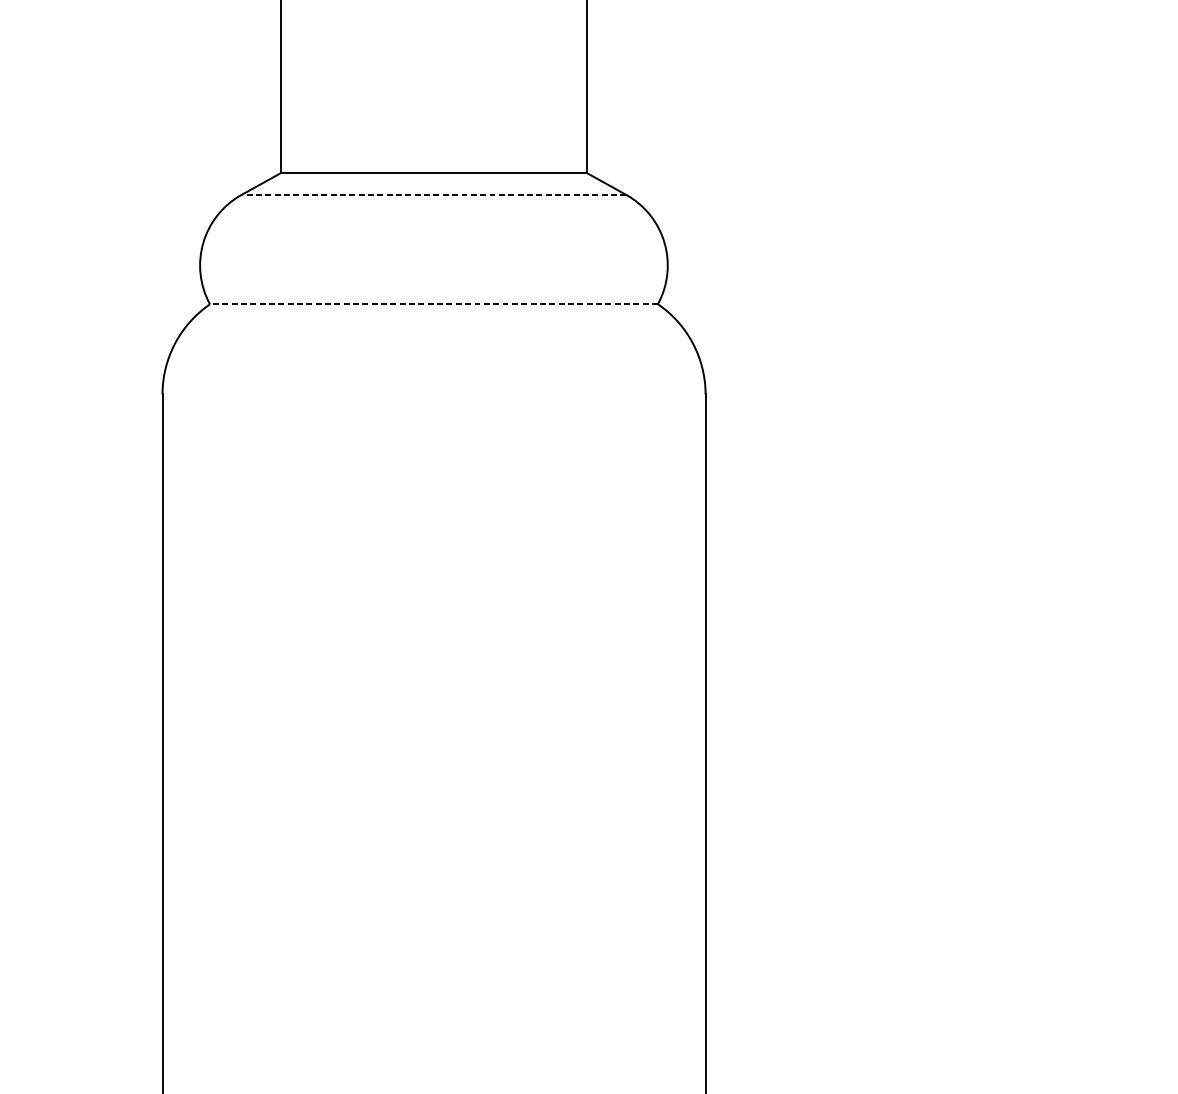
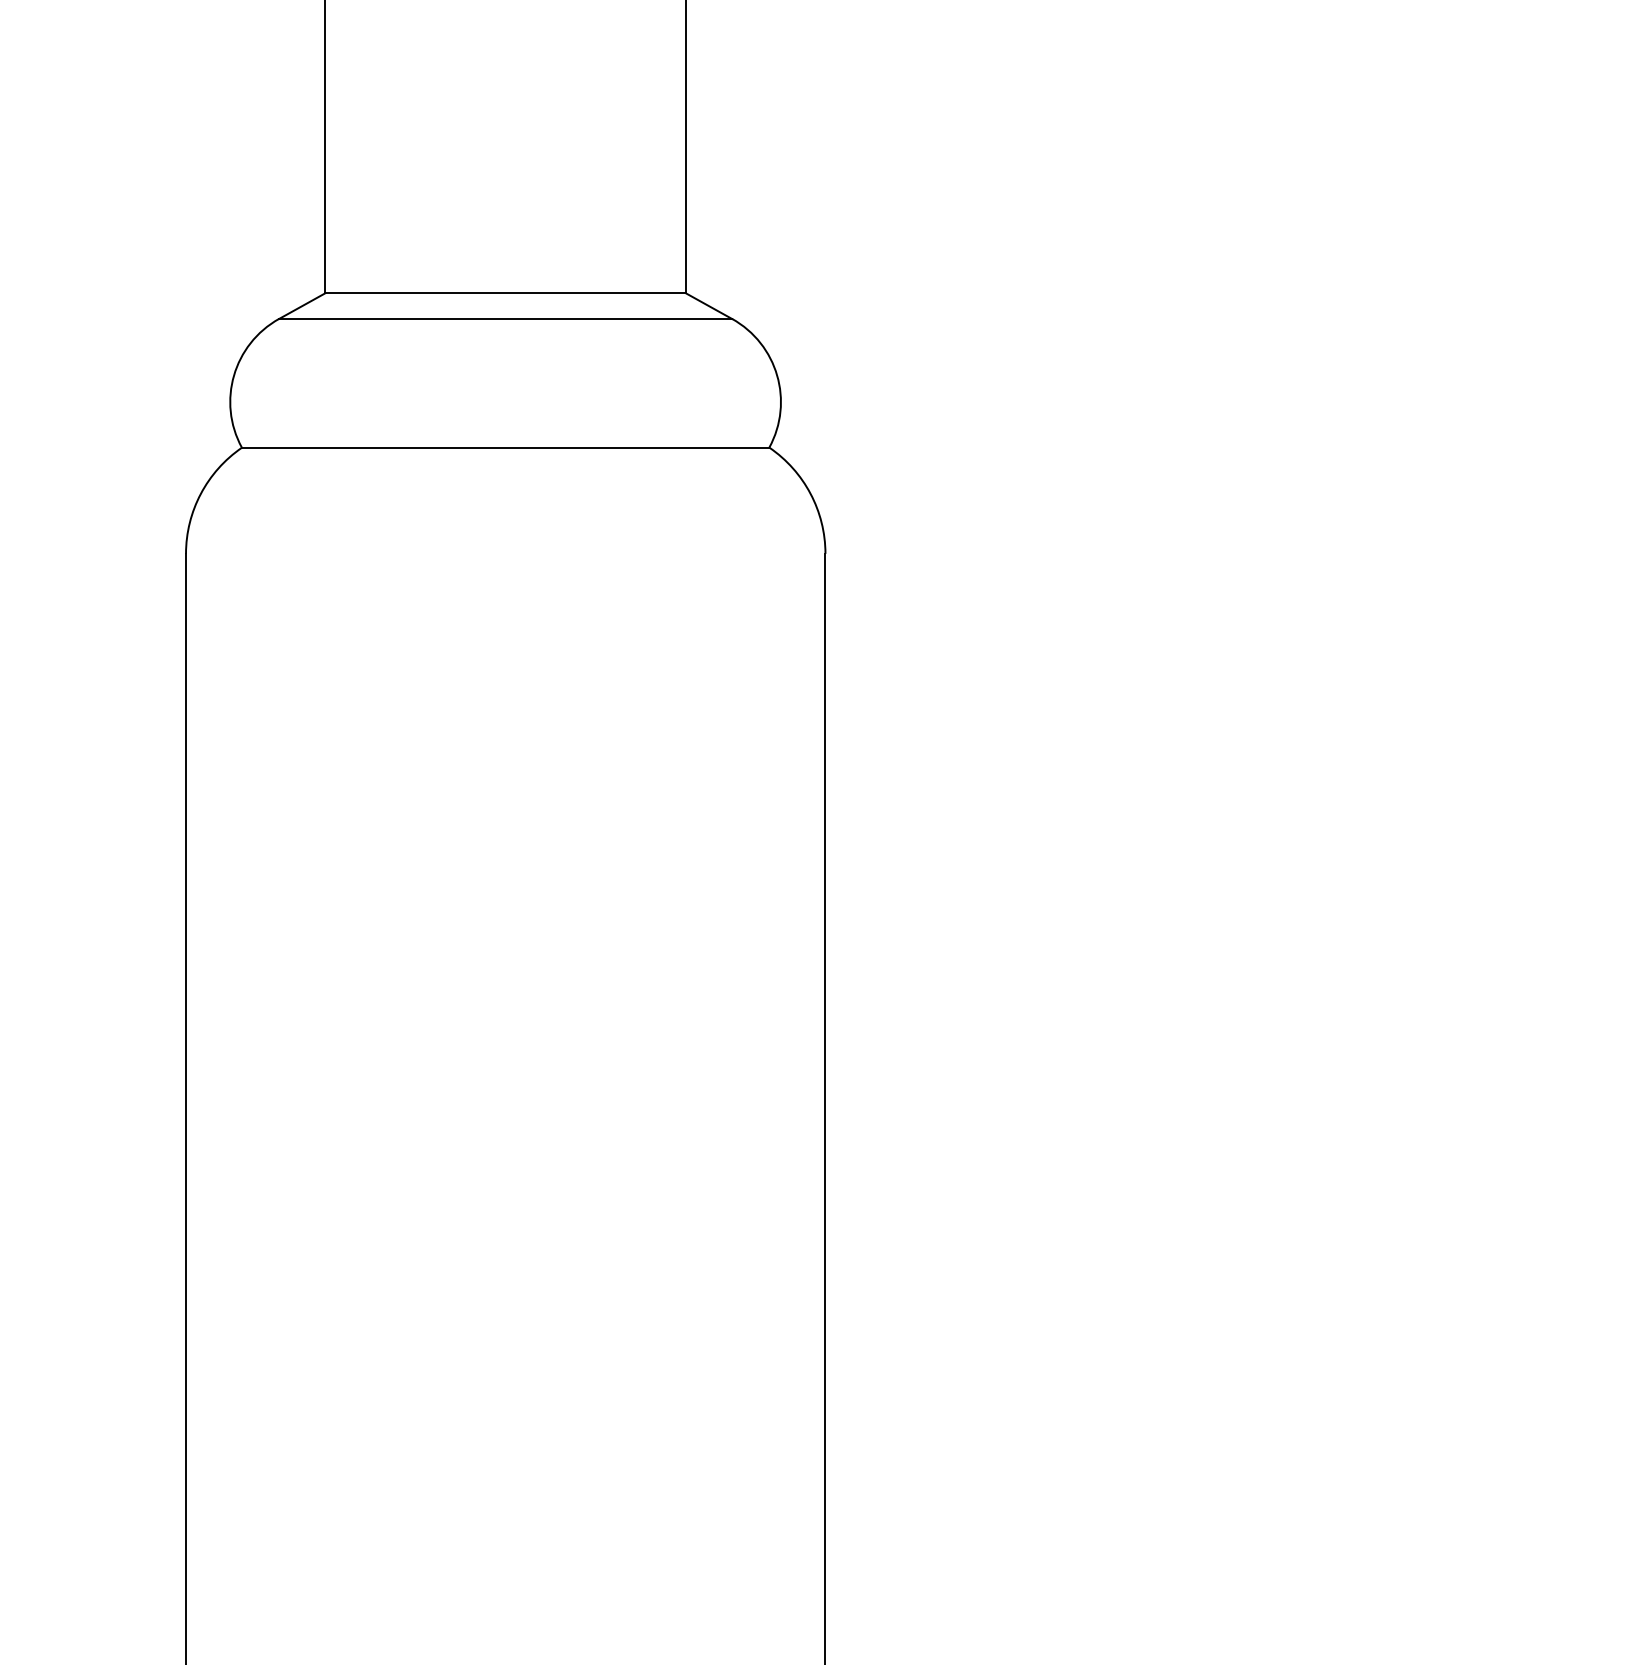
line: (433, 194) -> (505, 318), dashed -> solid
line: (433, 304) -> (505, 447), dashed -> solid

